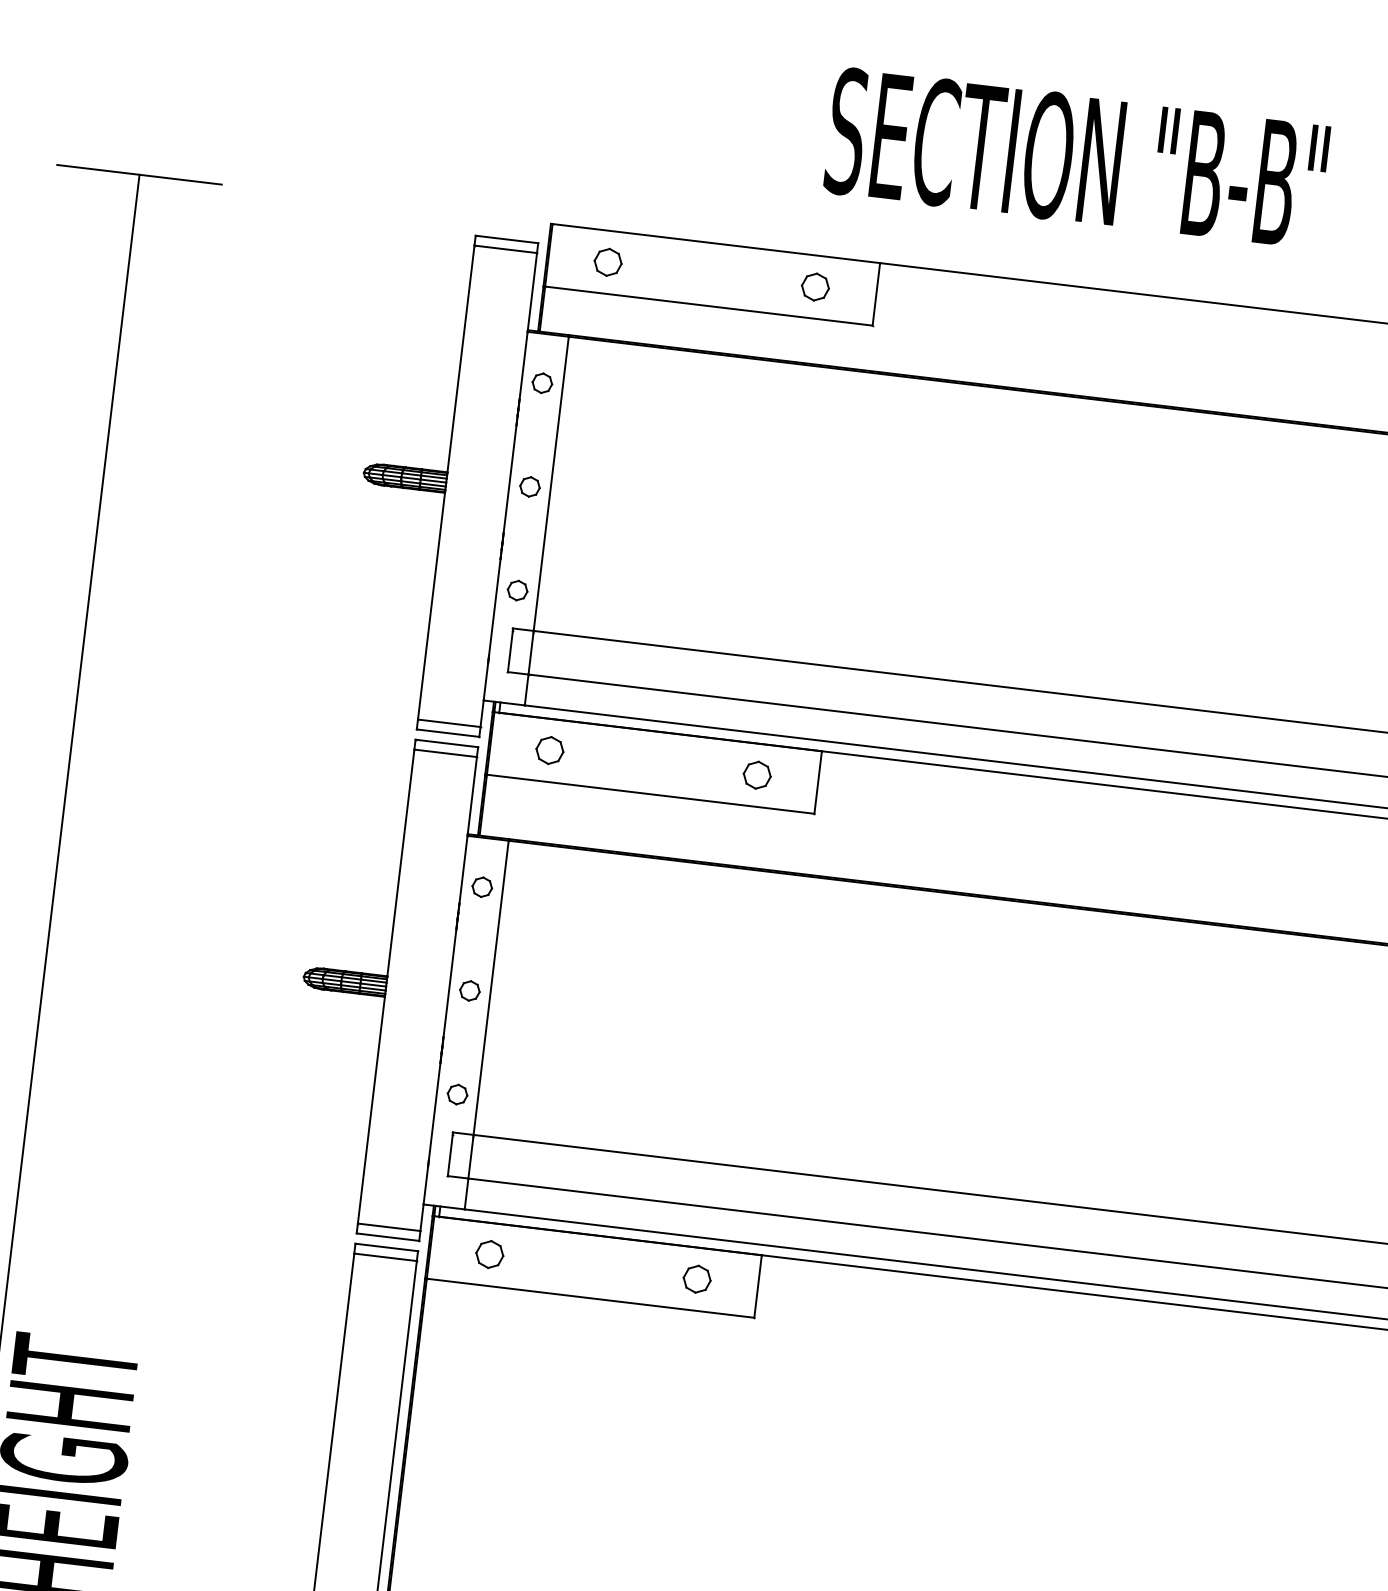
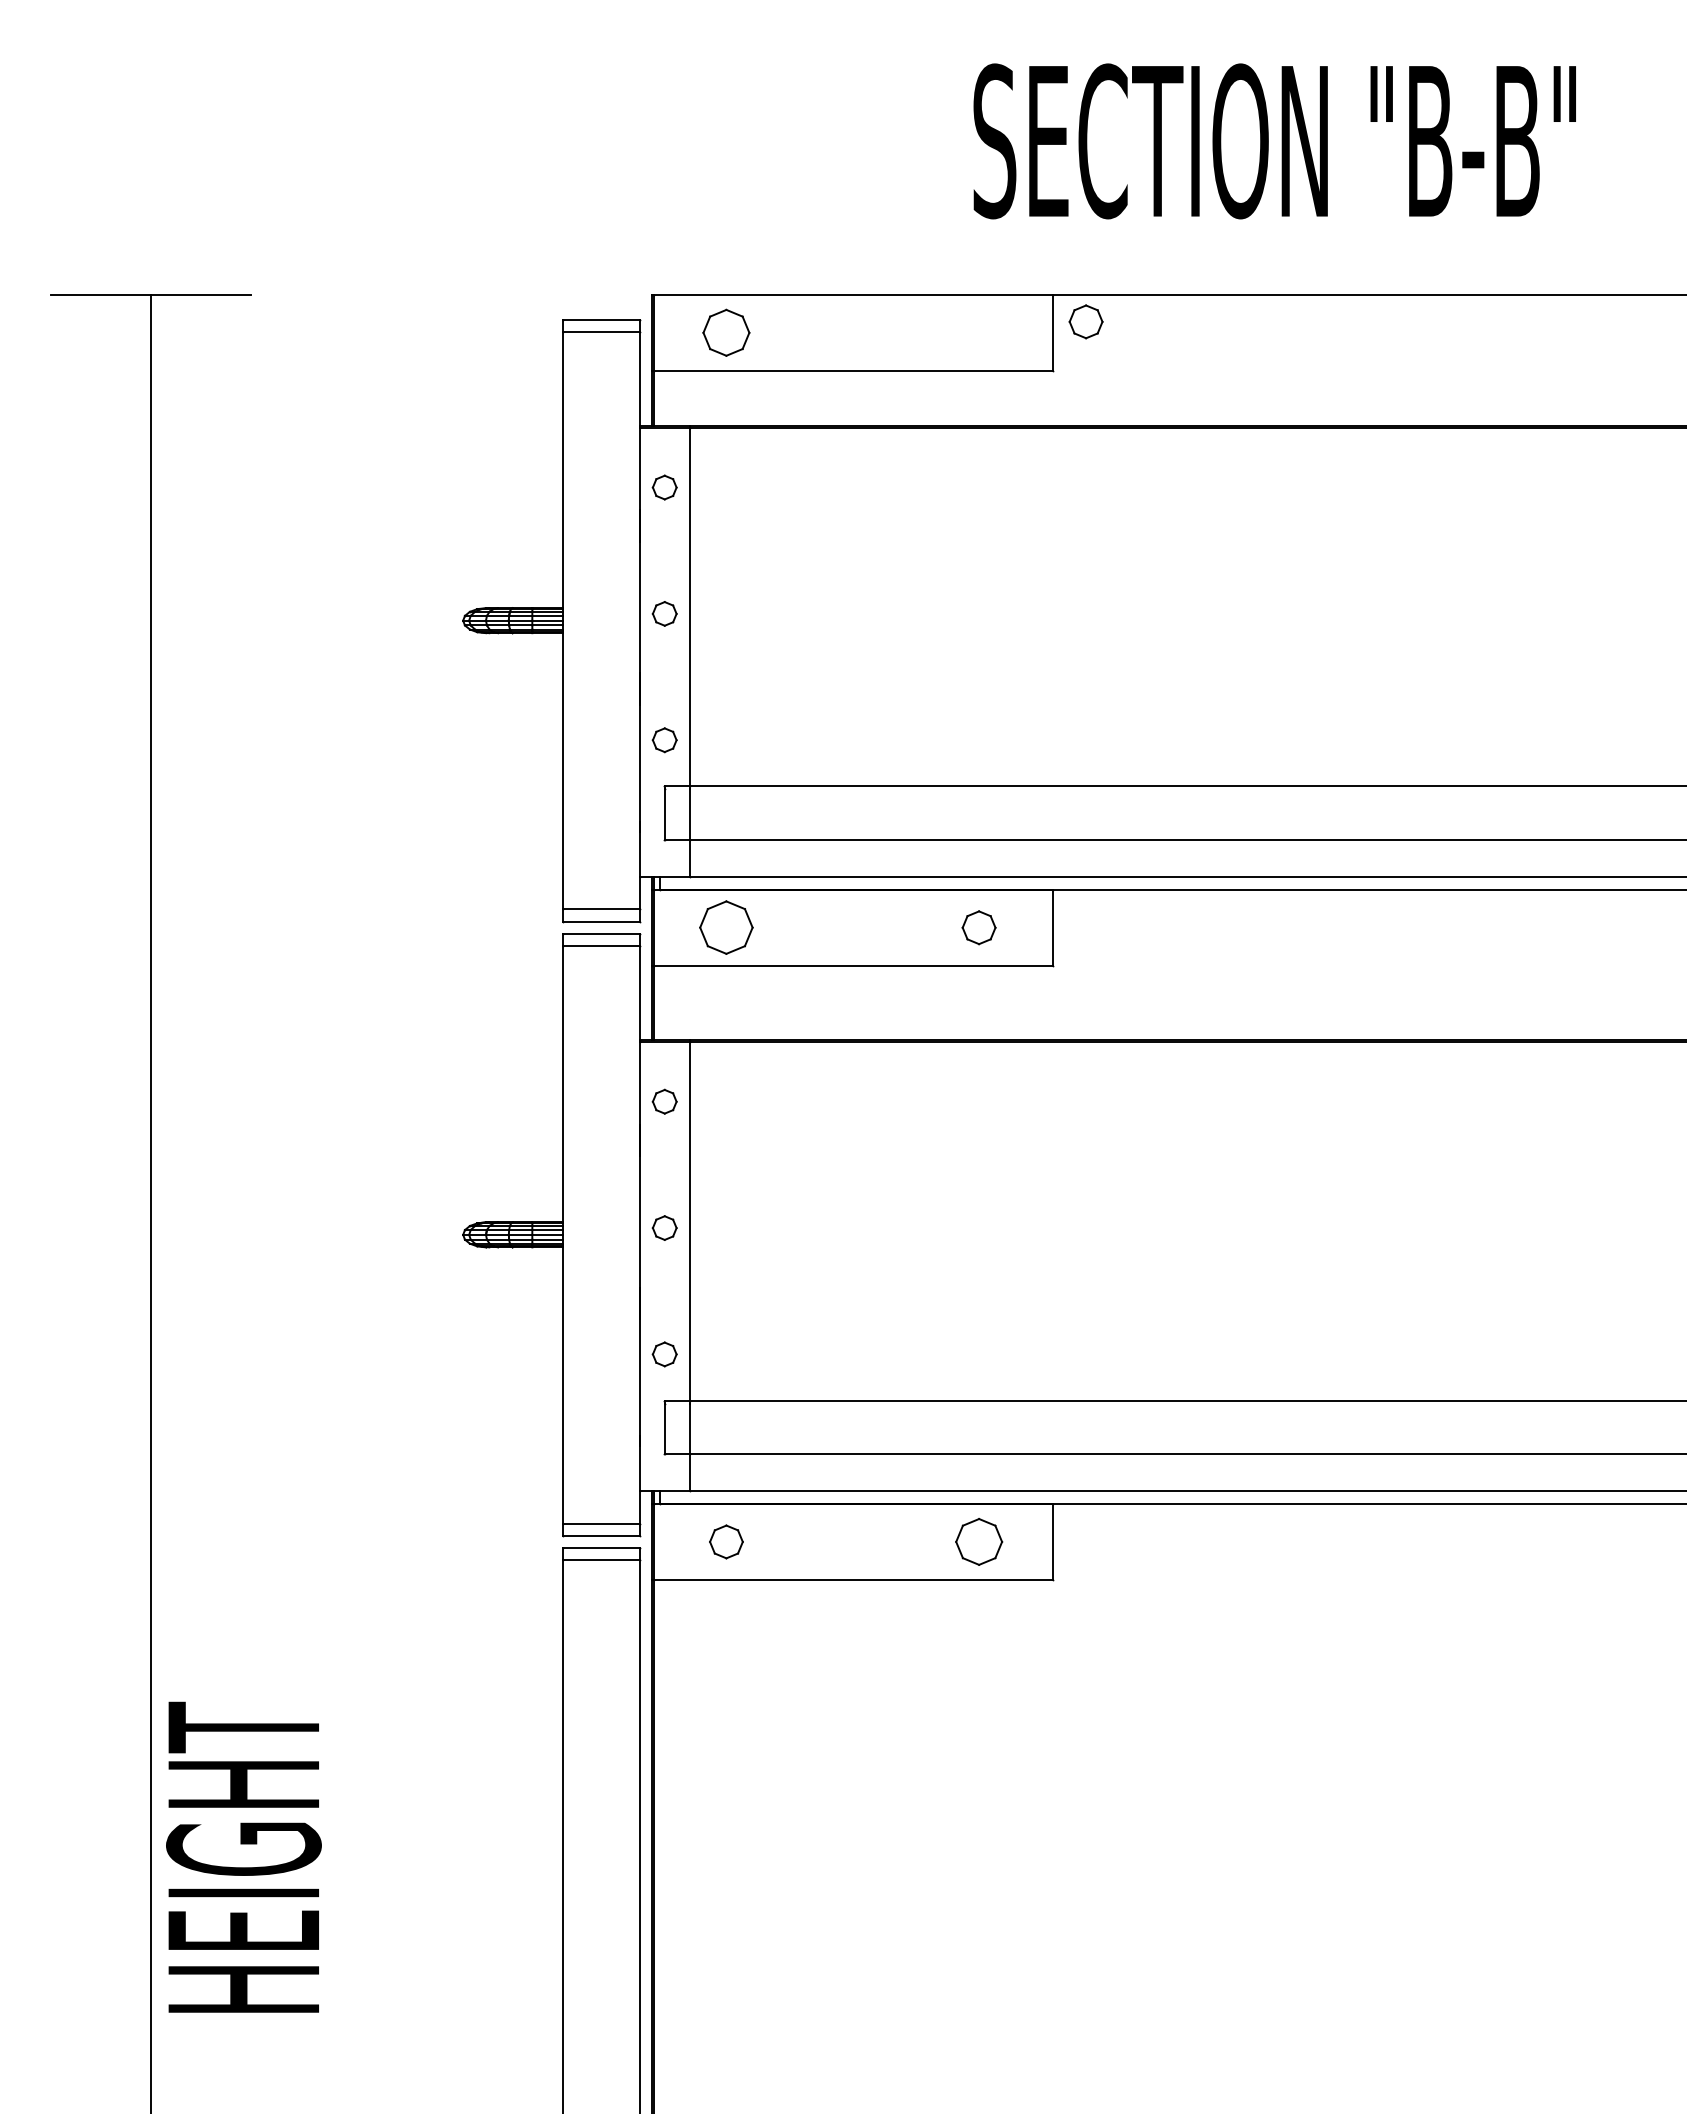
part: (608, 262) -> (726, 332), size x1.4
part: (815, 286) -> (1085, 321), moved
part: (549, 750) -> (726, 927), size x1.6
part: (696, 1278) -> (978, 1541), size x1.4

